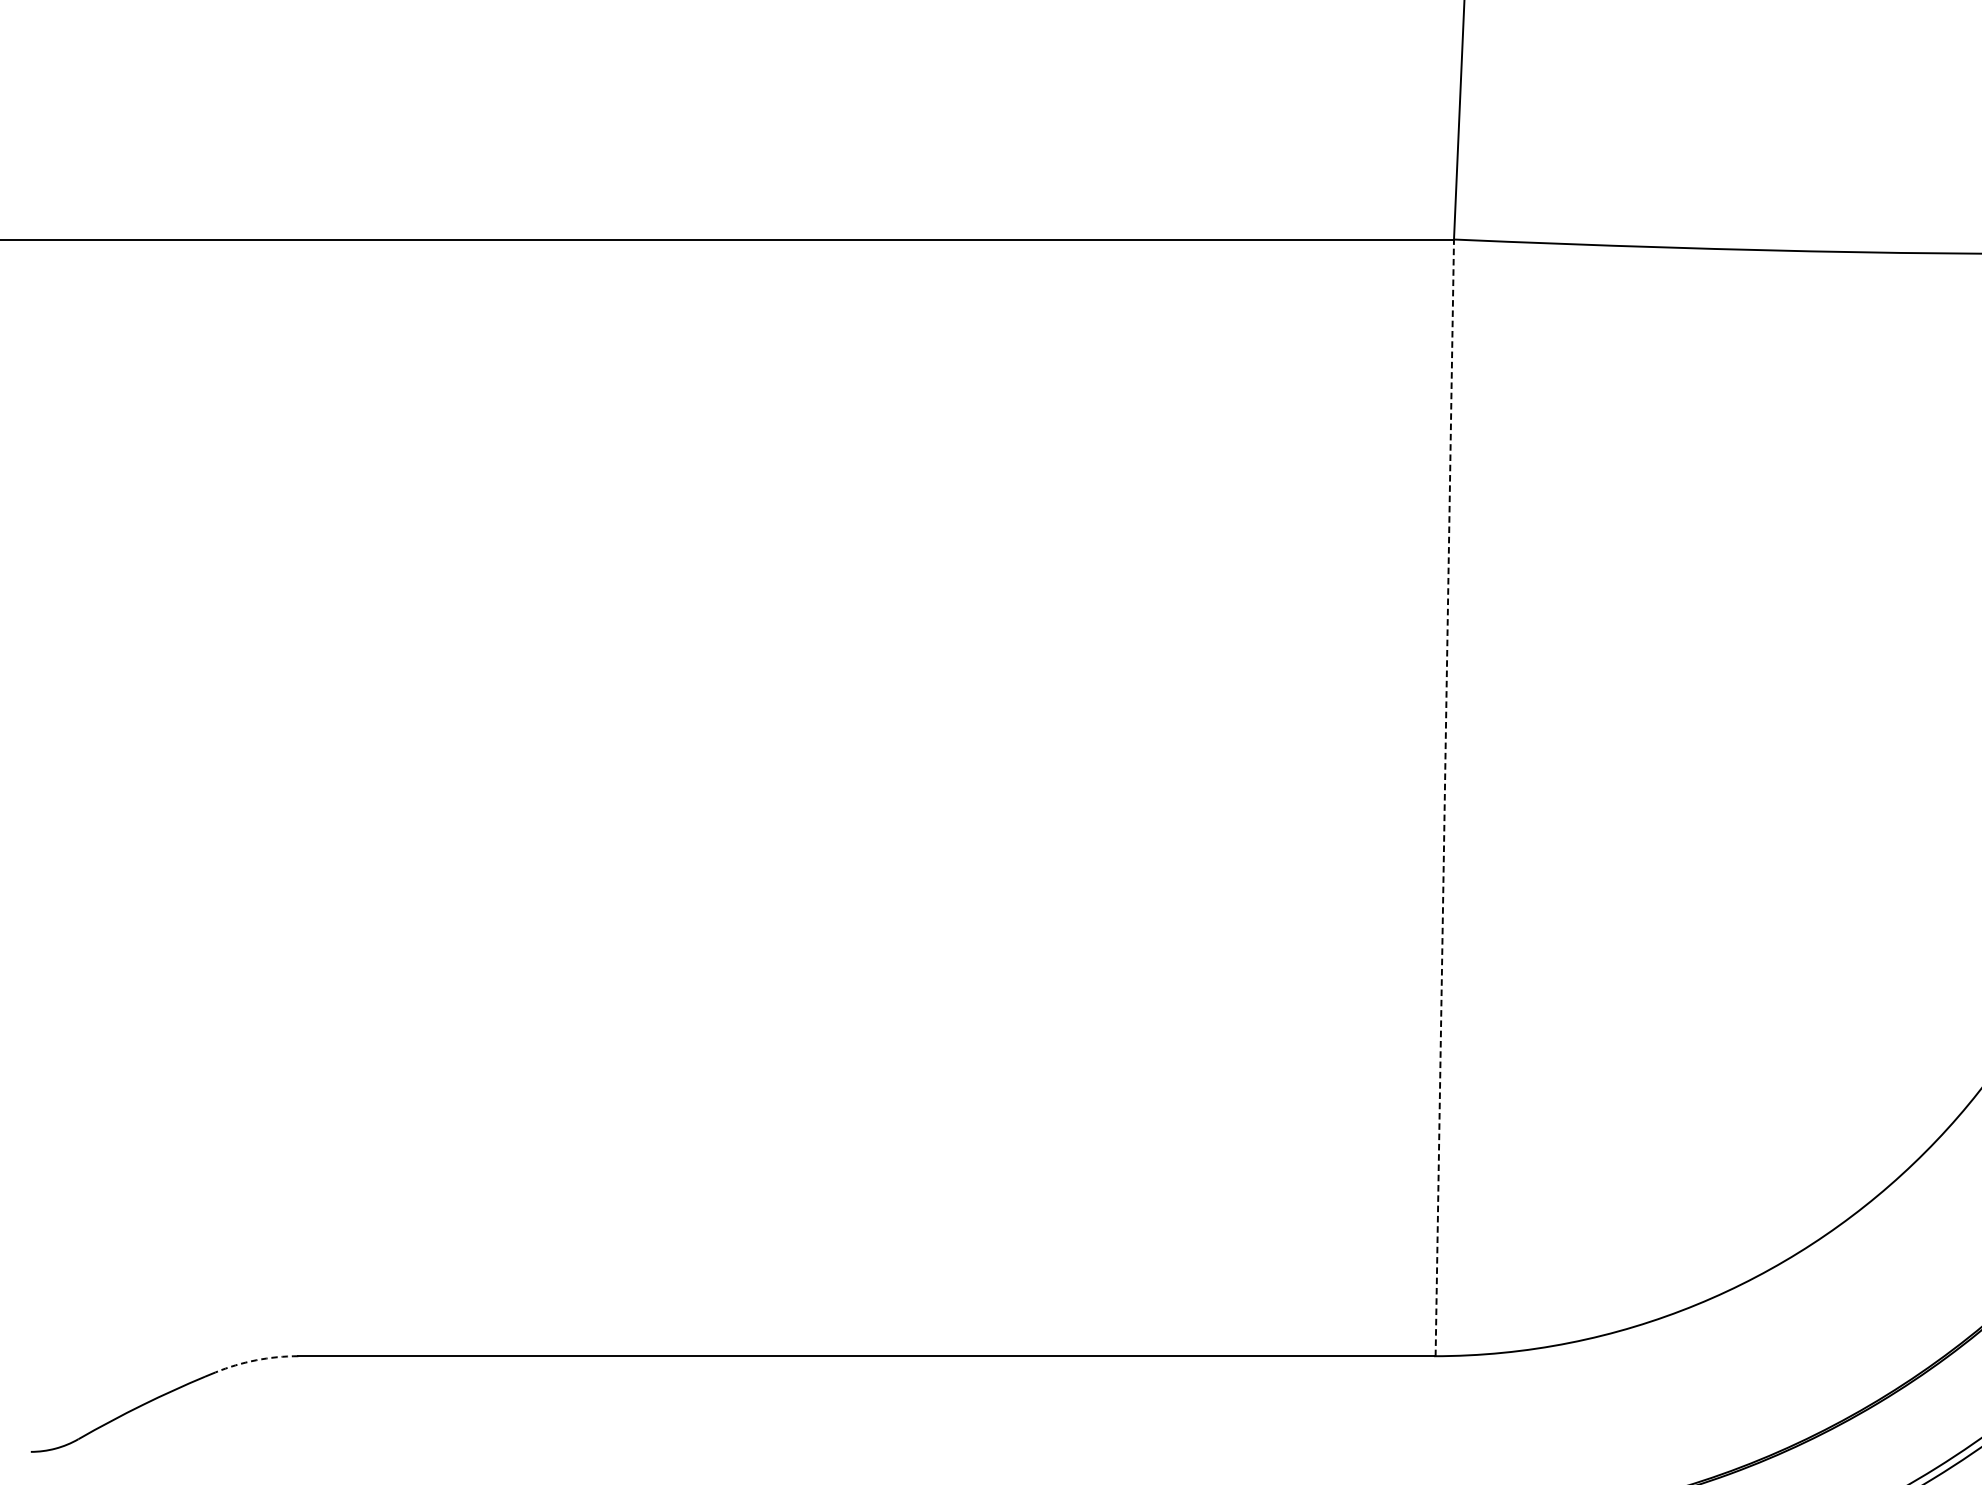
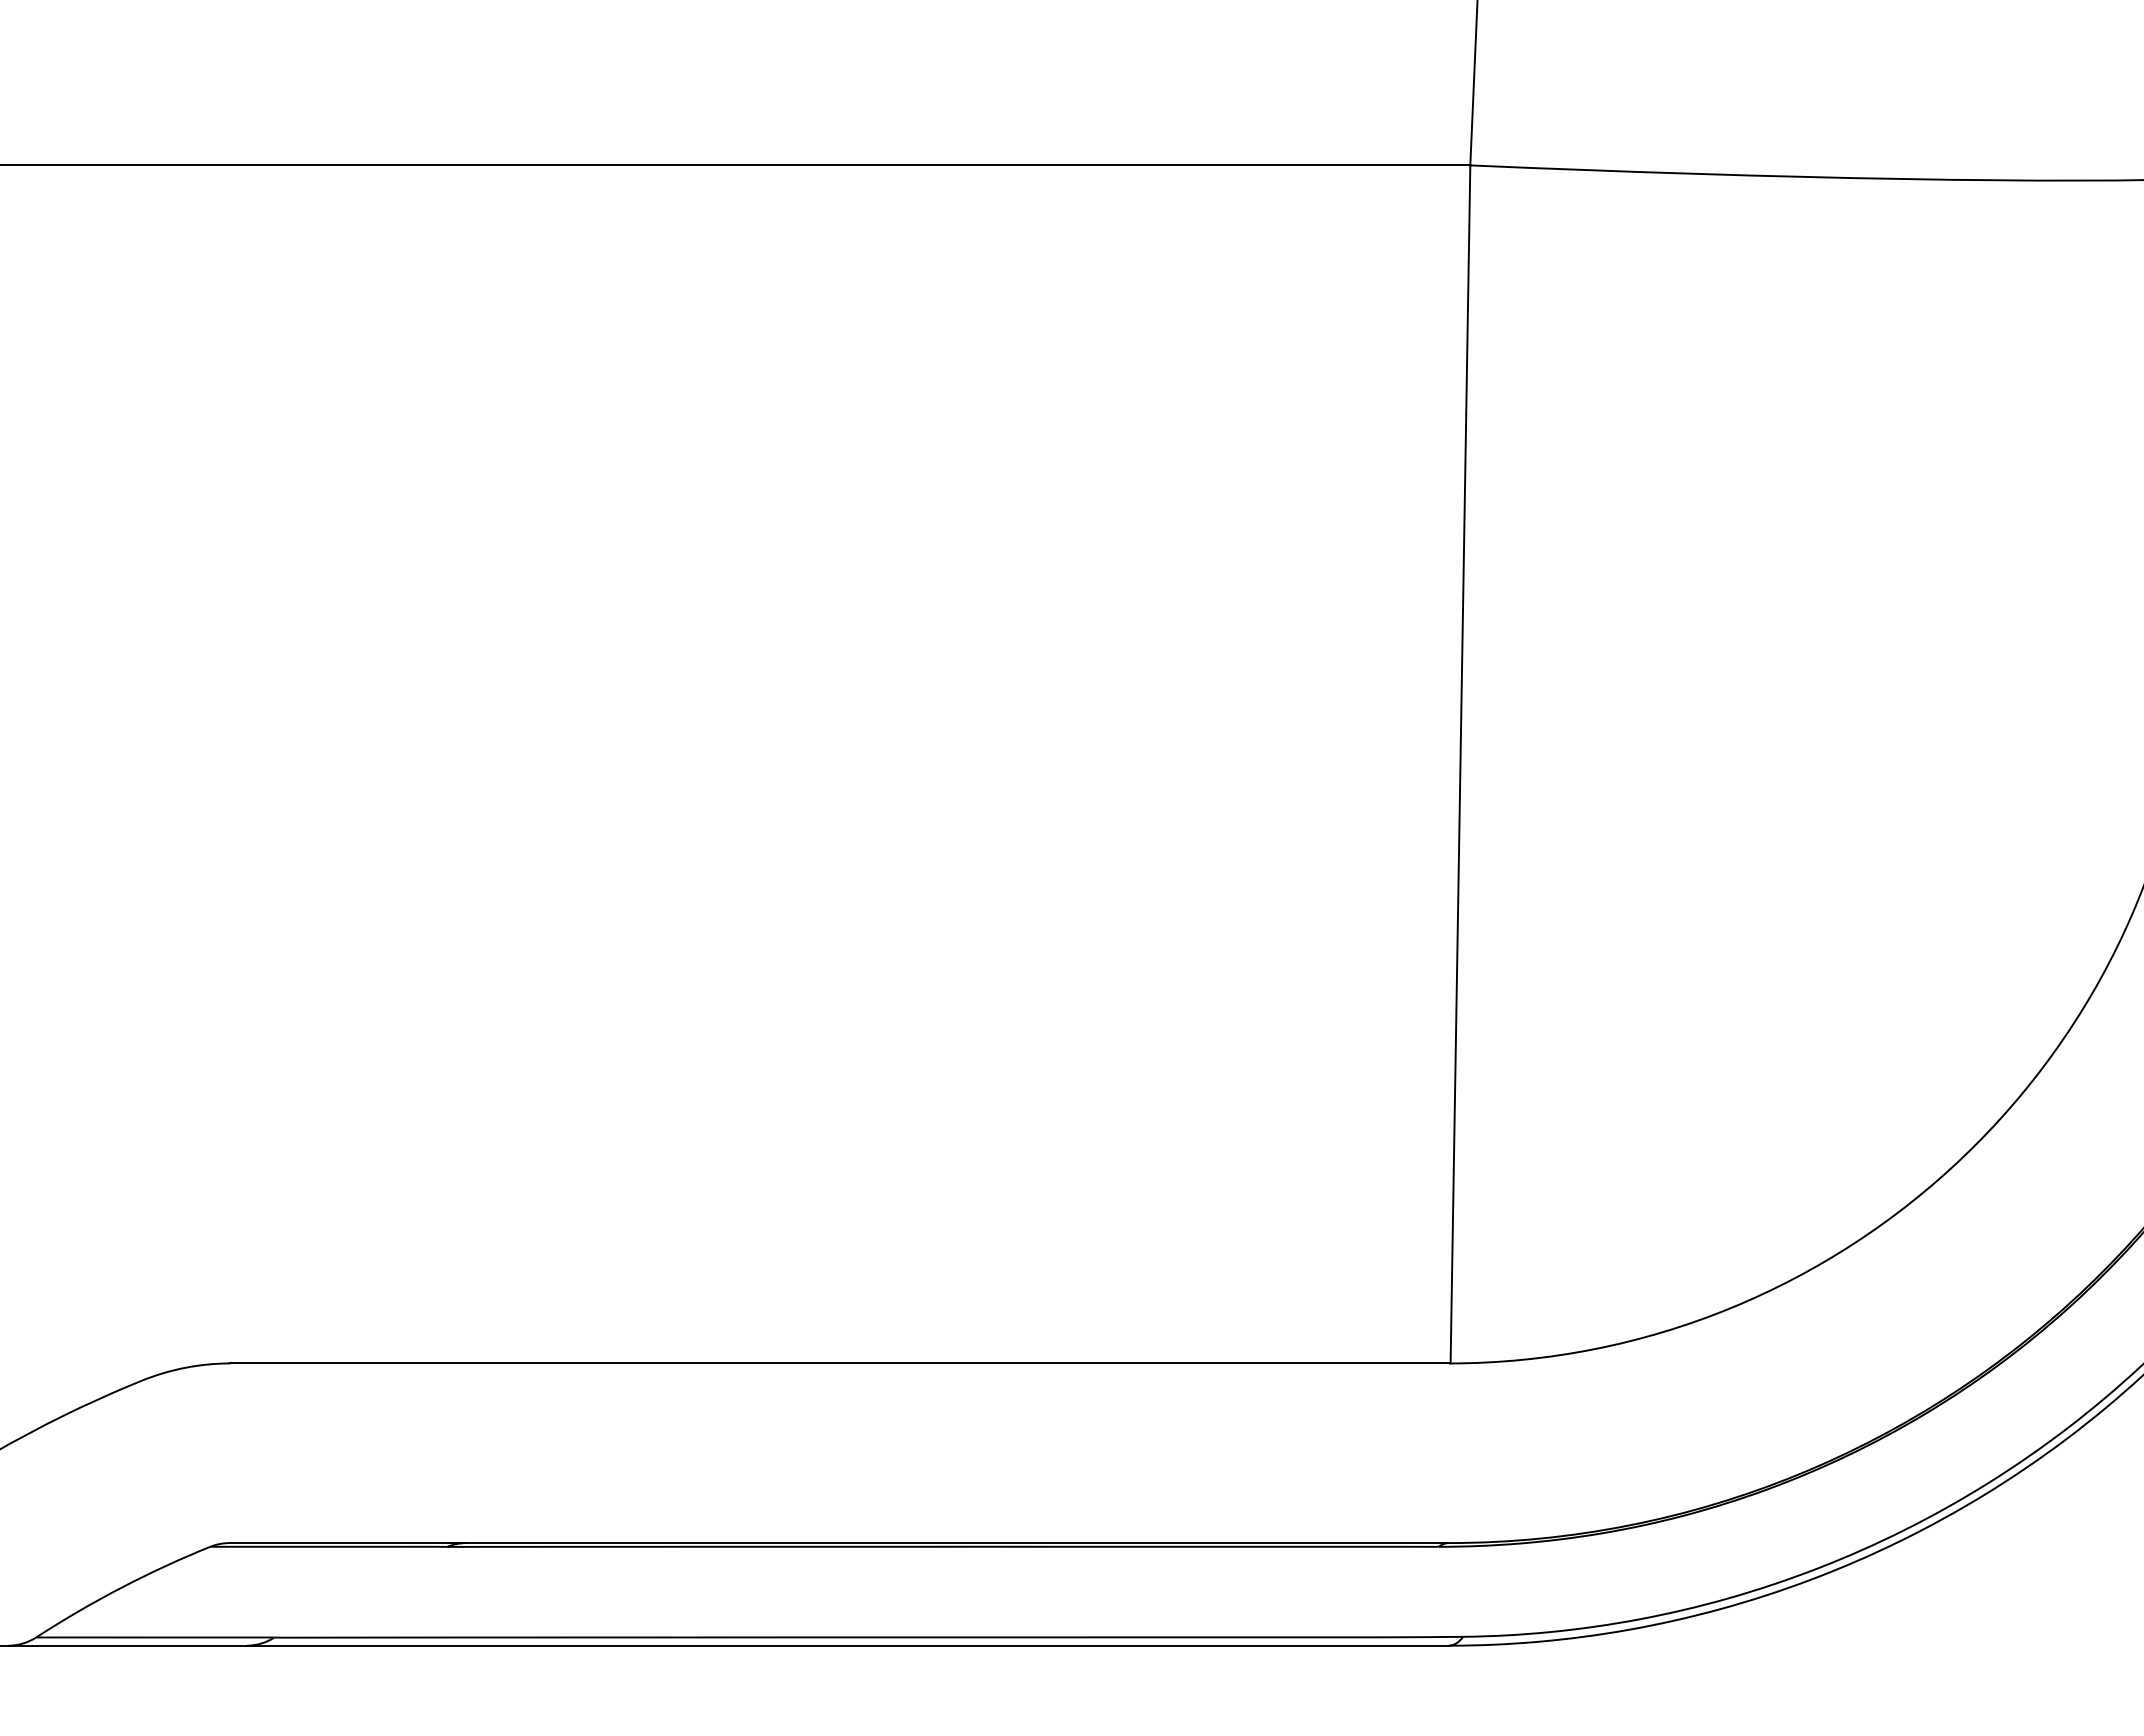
line: (1444, 797) -> (1460, 763), dashed -> solid
arc: (256, 1359) -> (185, 1367), dashed -> solid

